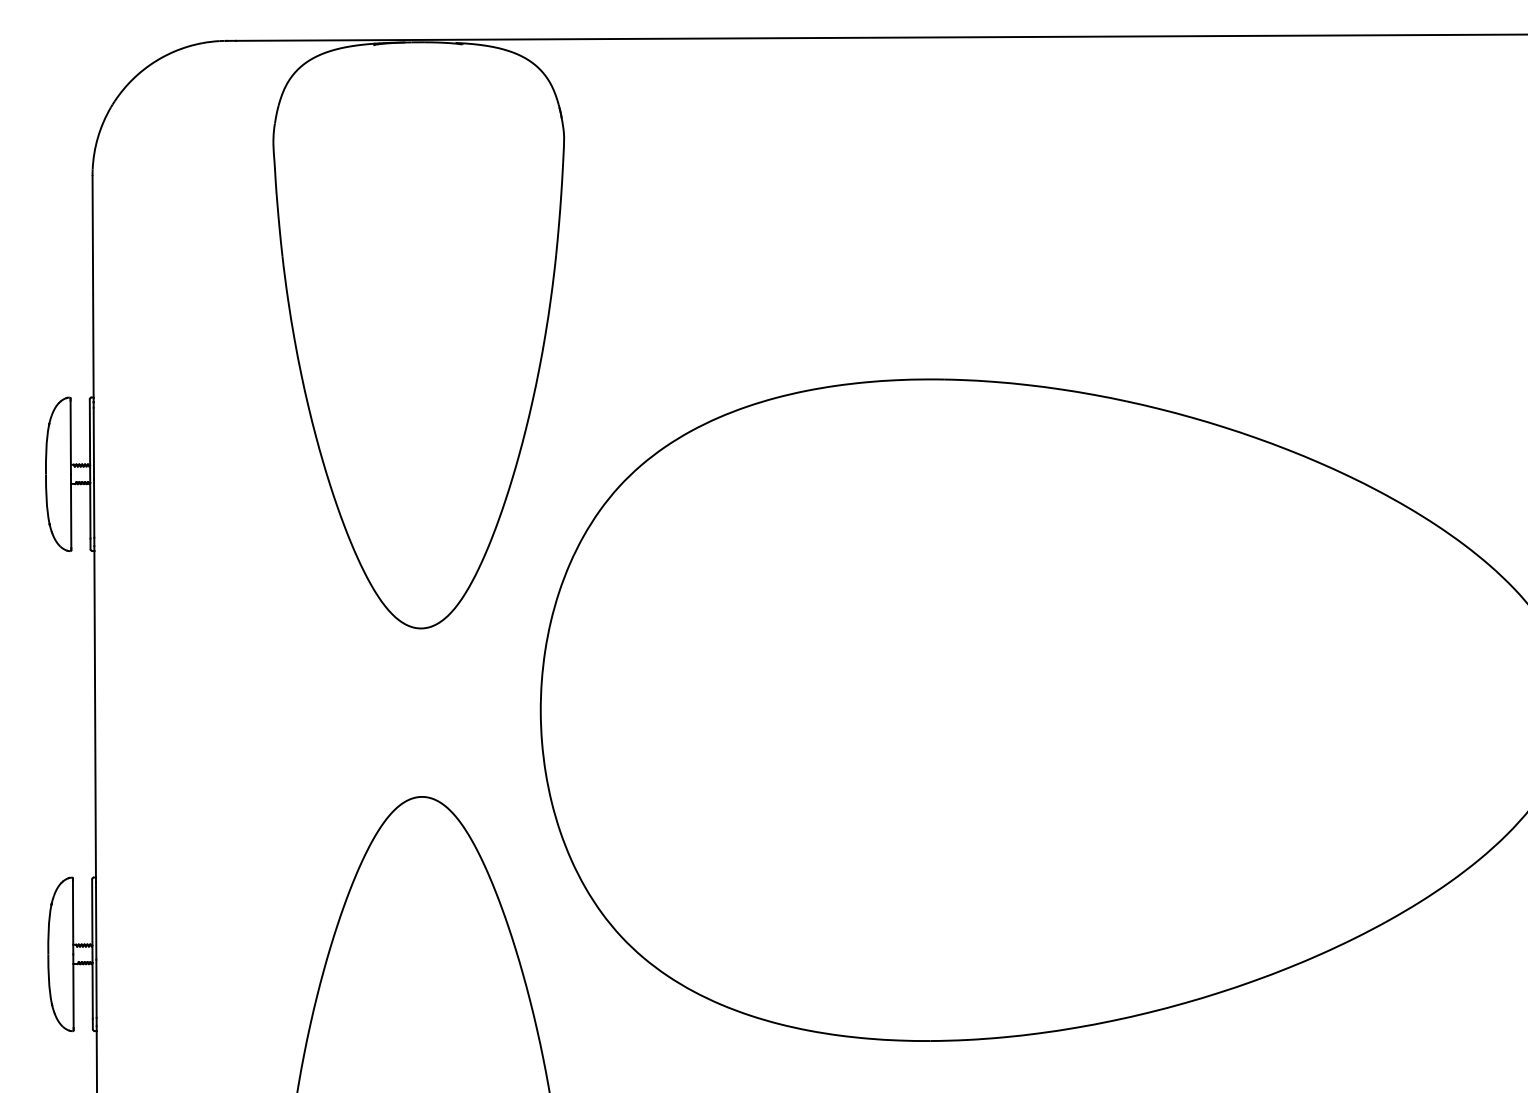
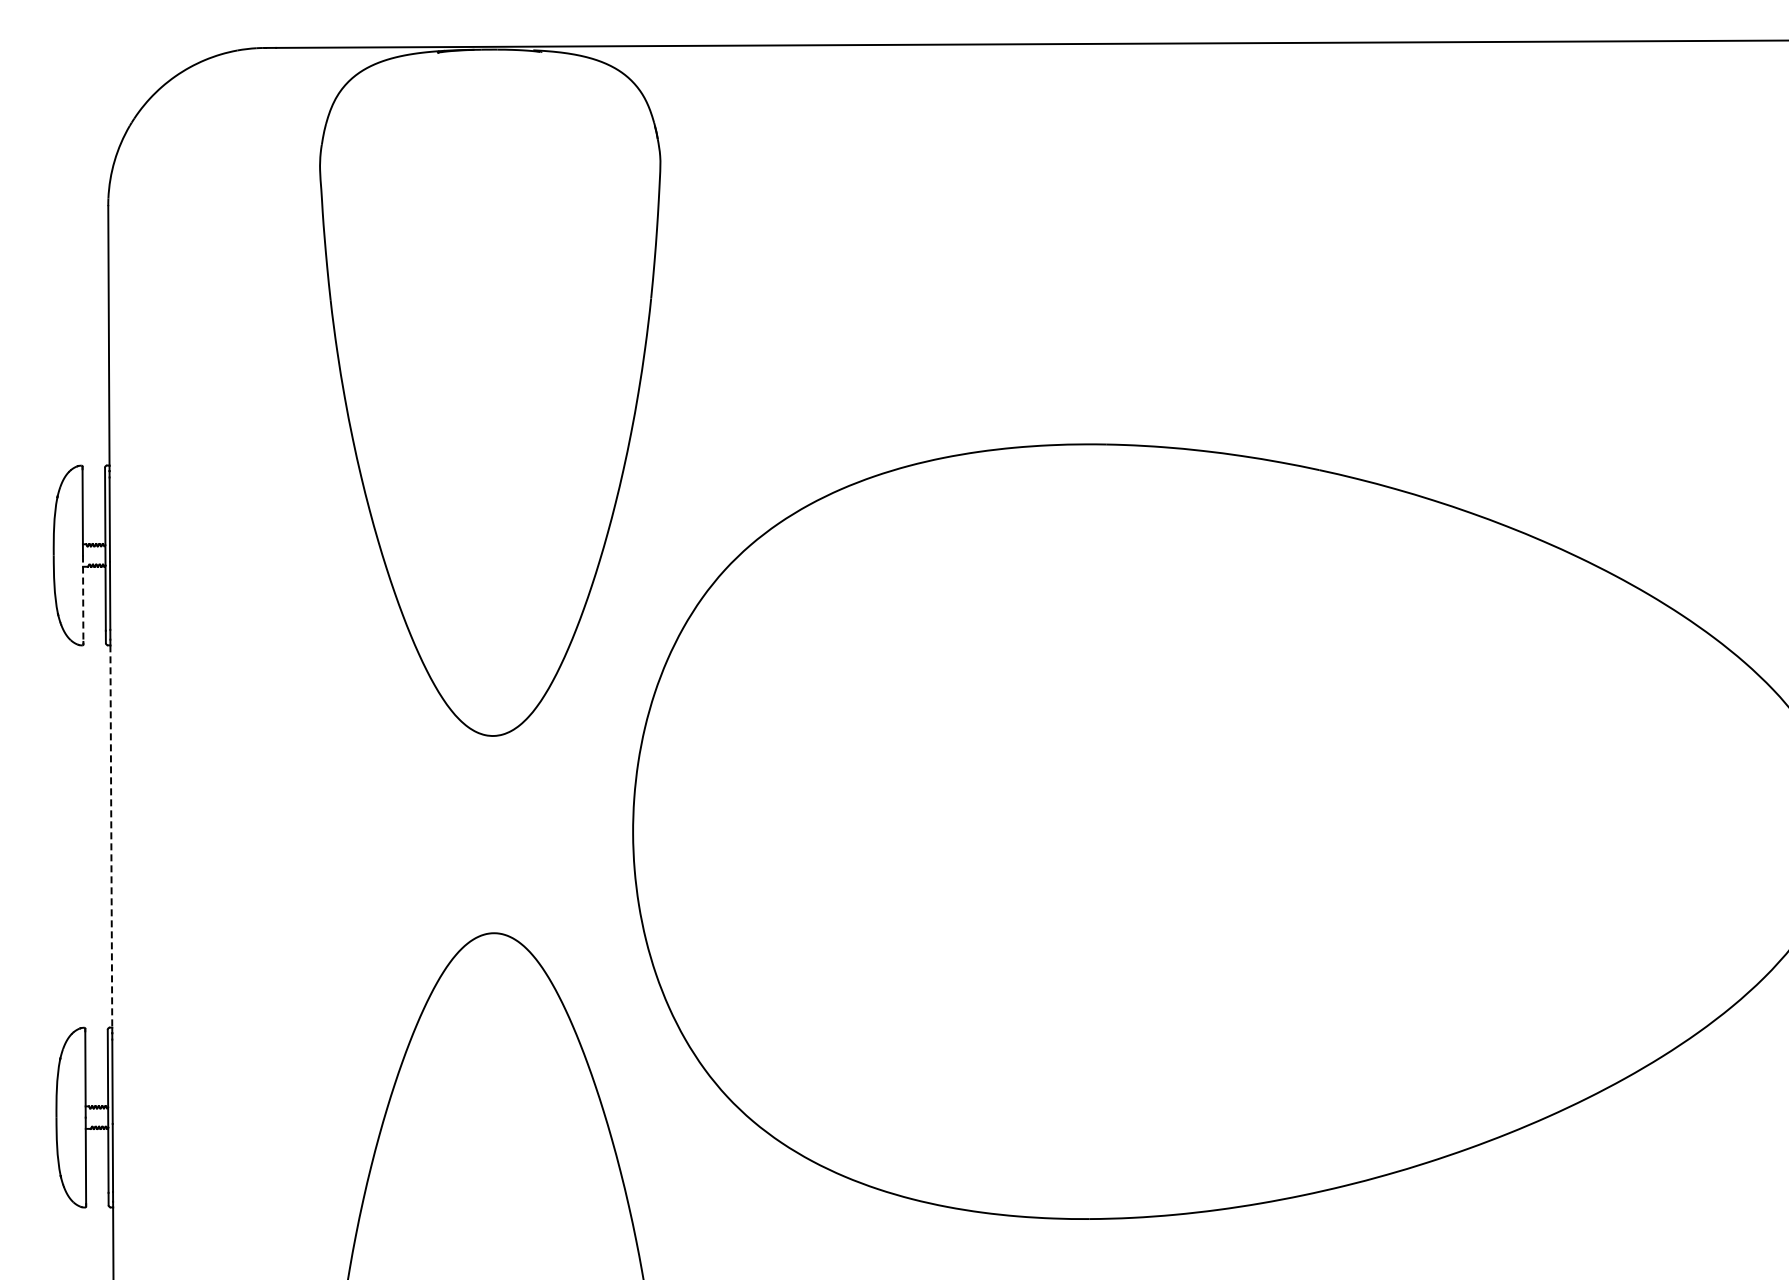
line: (71, 511) -> (83, 599), solid -> dashed
line: (95, 714) -> (111, 836), solid -> dashed

